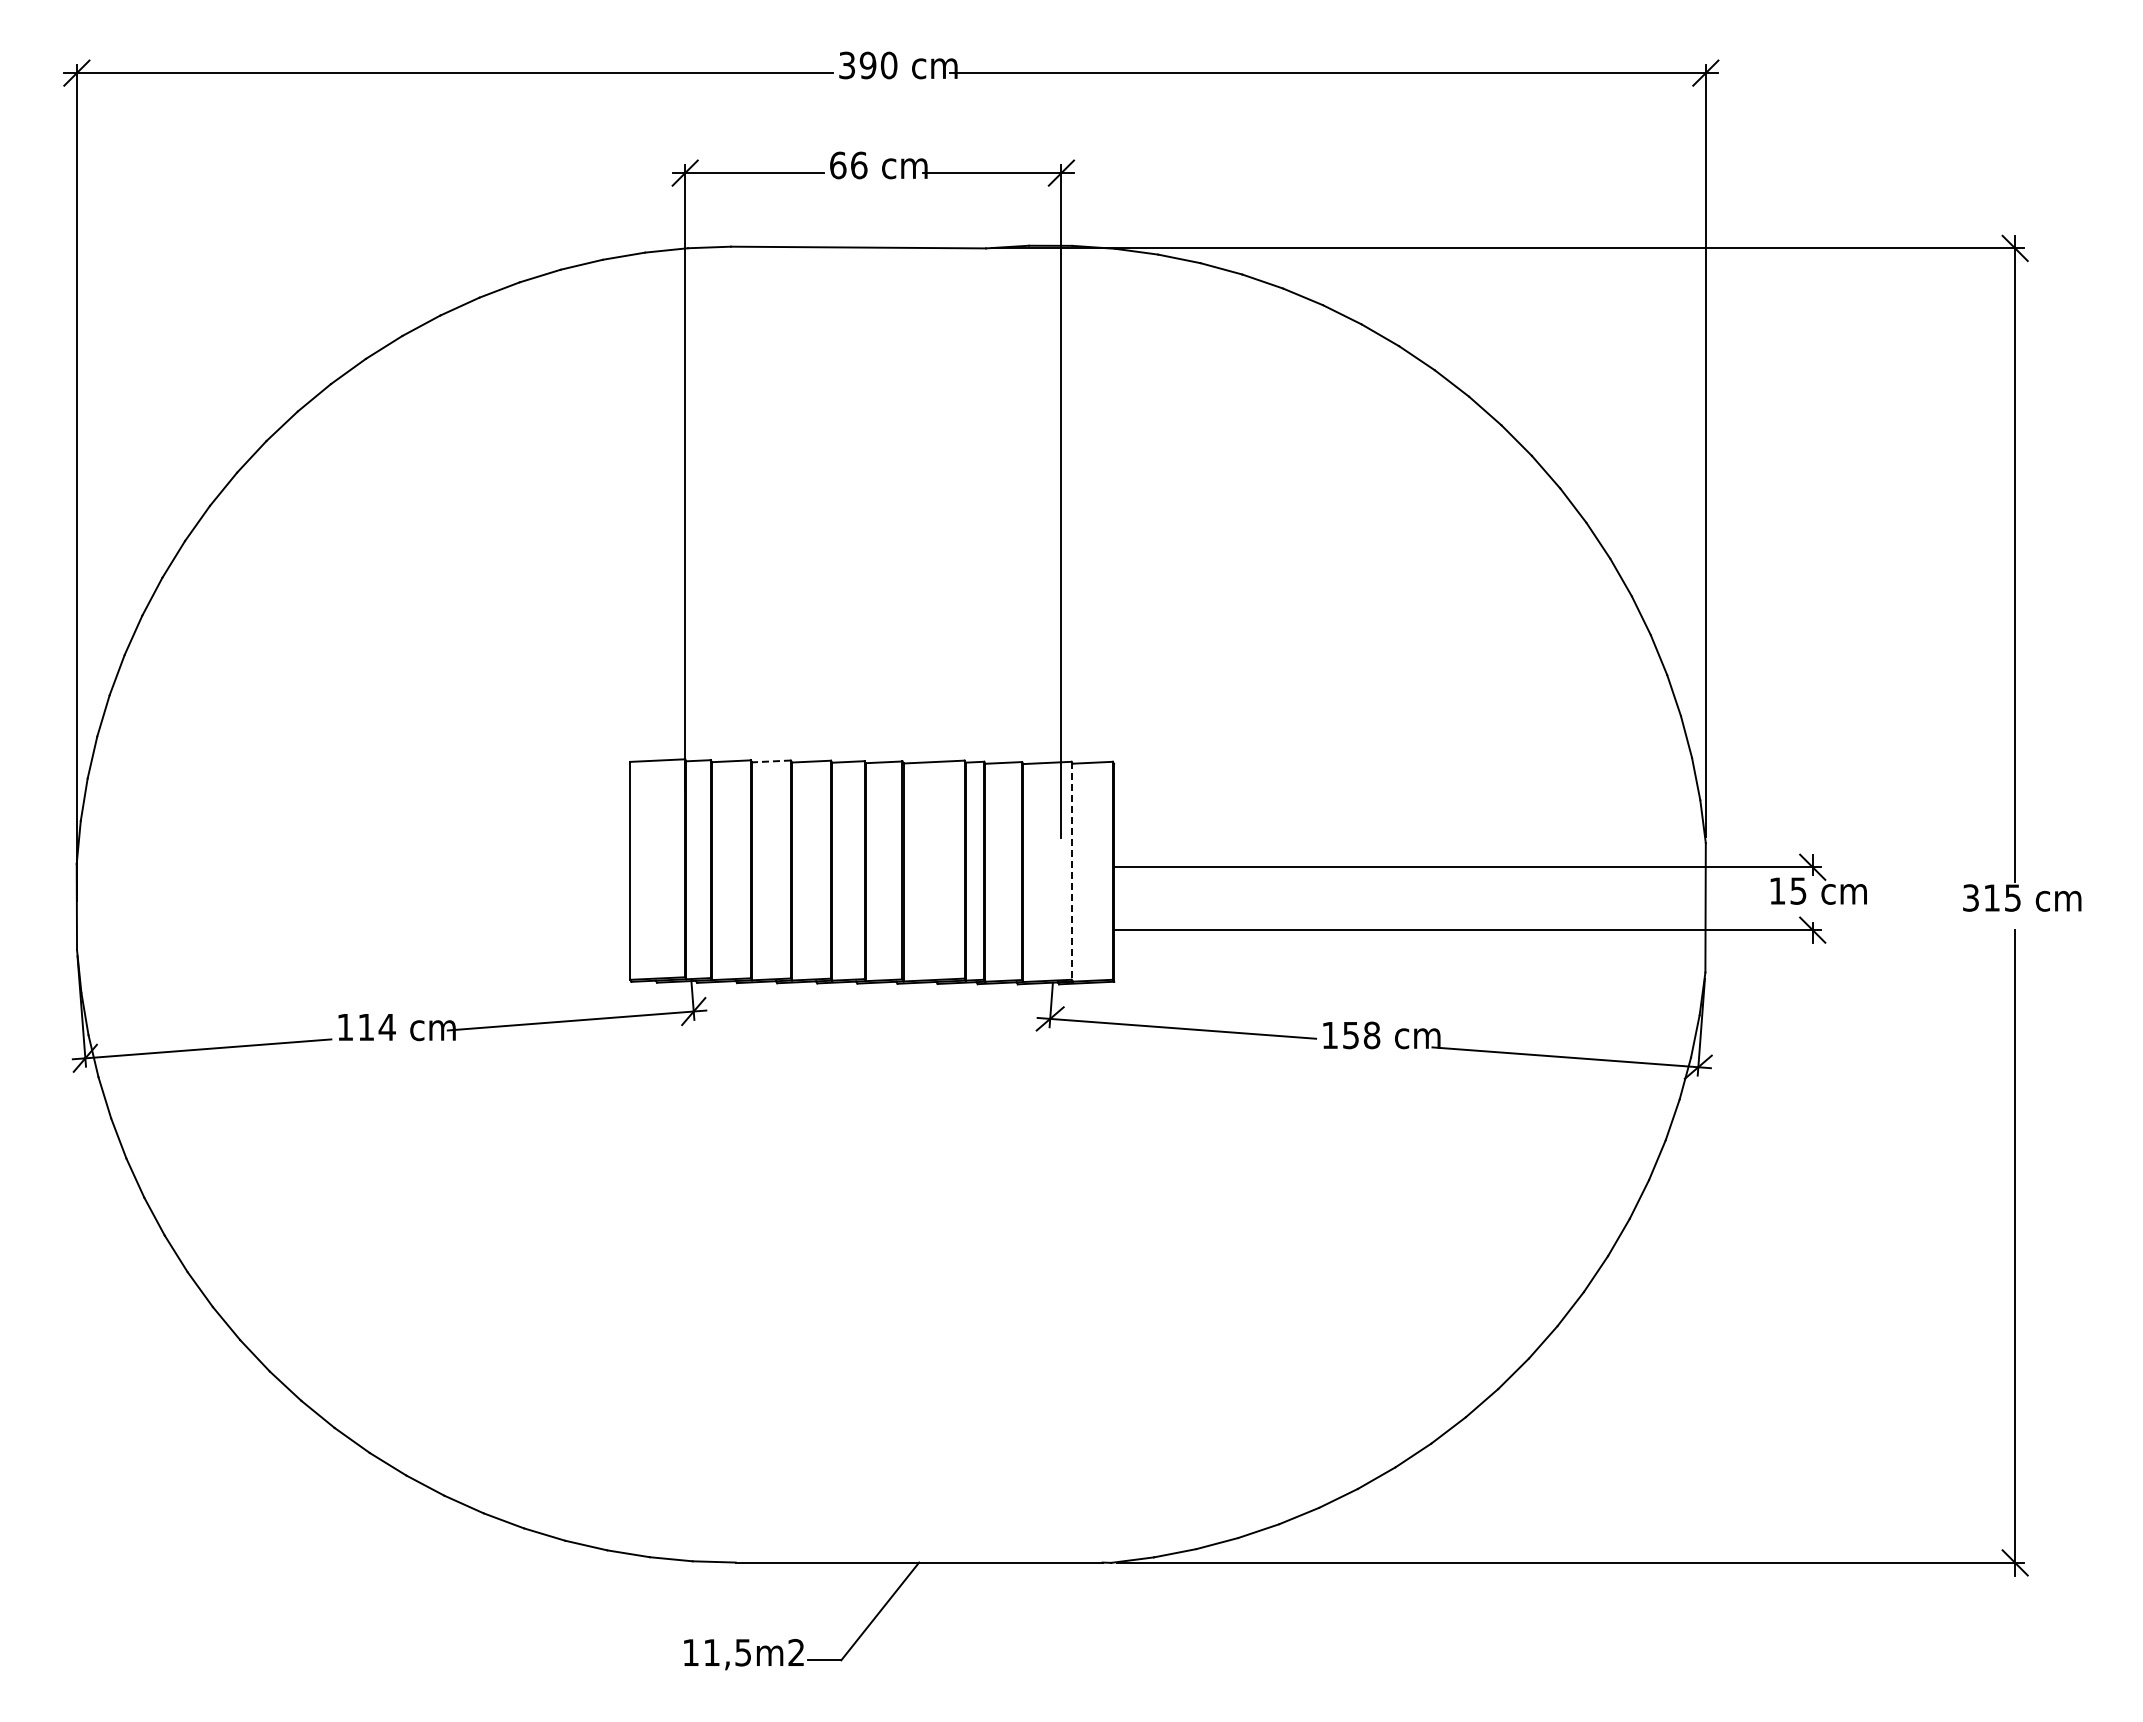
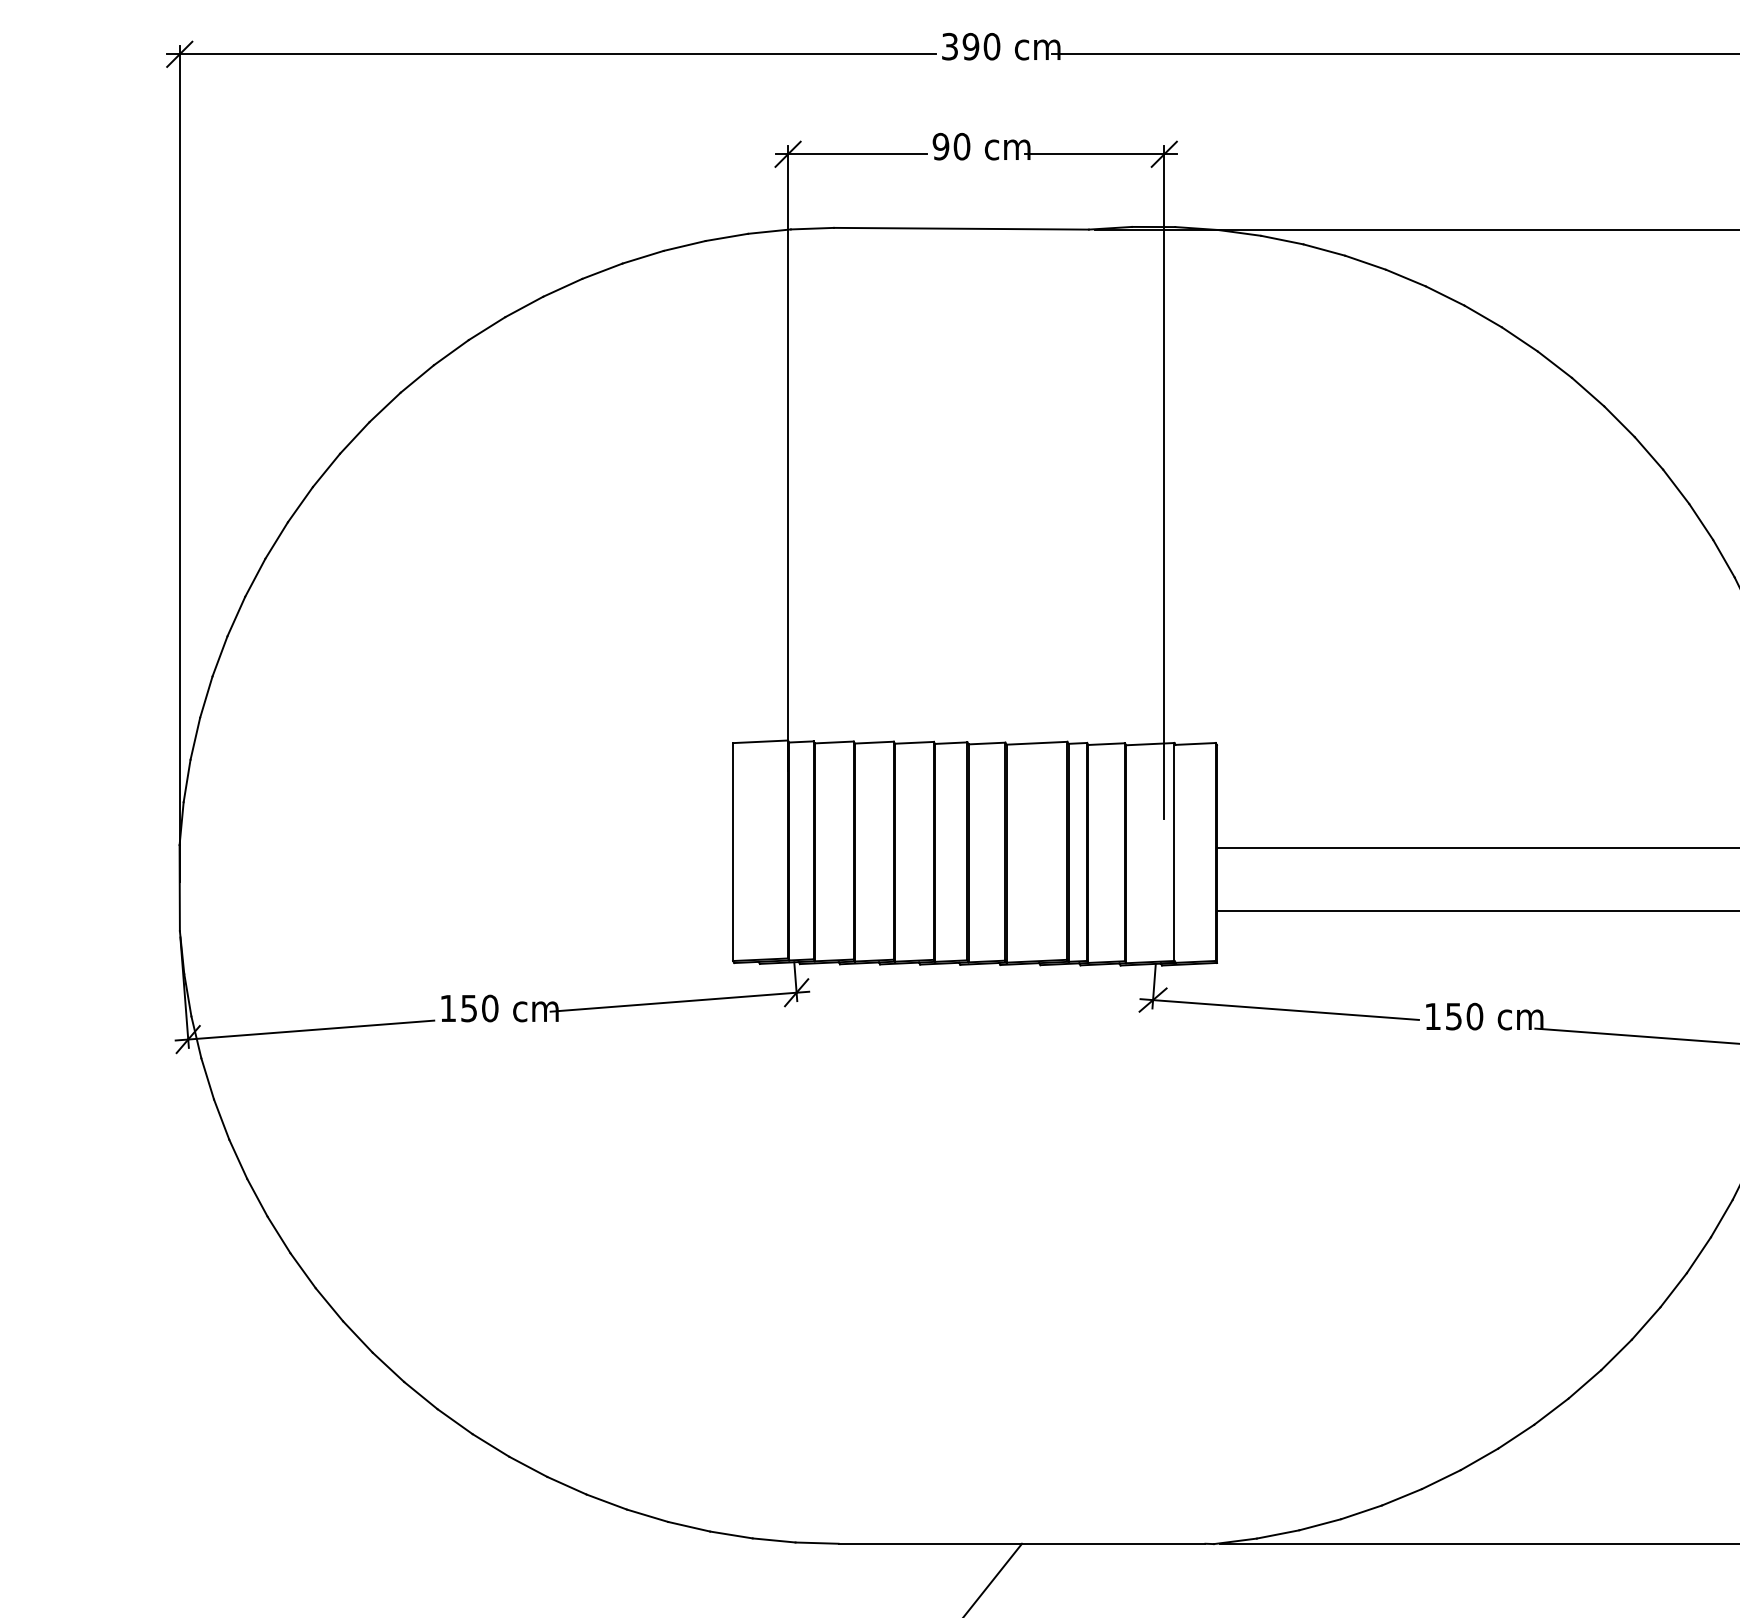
text: (848, 165) -> (951, 146), 66 -> 90
line: (771, 761) -> (874, 742), dashed -> solid
line: (1071, 870) -> (1174, 851), dashed -> solid
text: (376, 1027) -> (479, 1008), 114 -> 150
text: (1371, 1035) -> (1474, 1016), 158 -> 150

